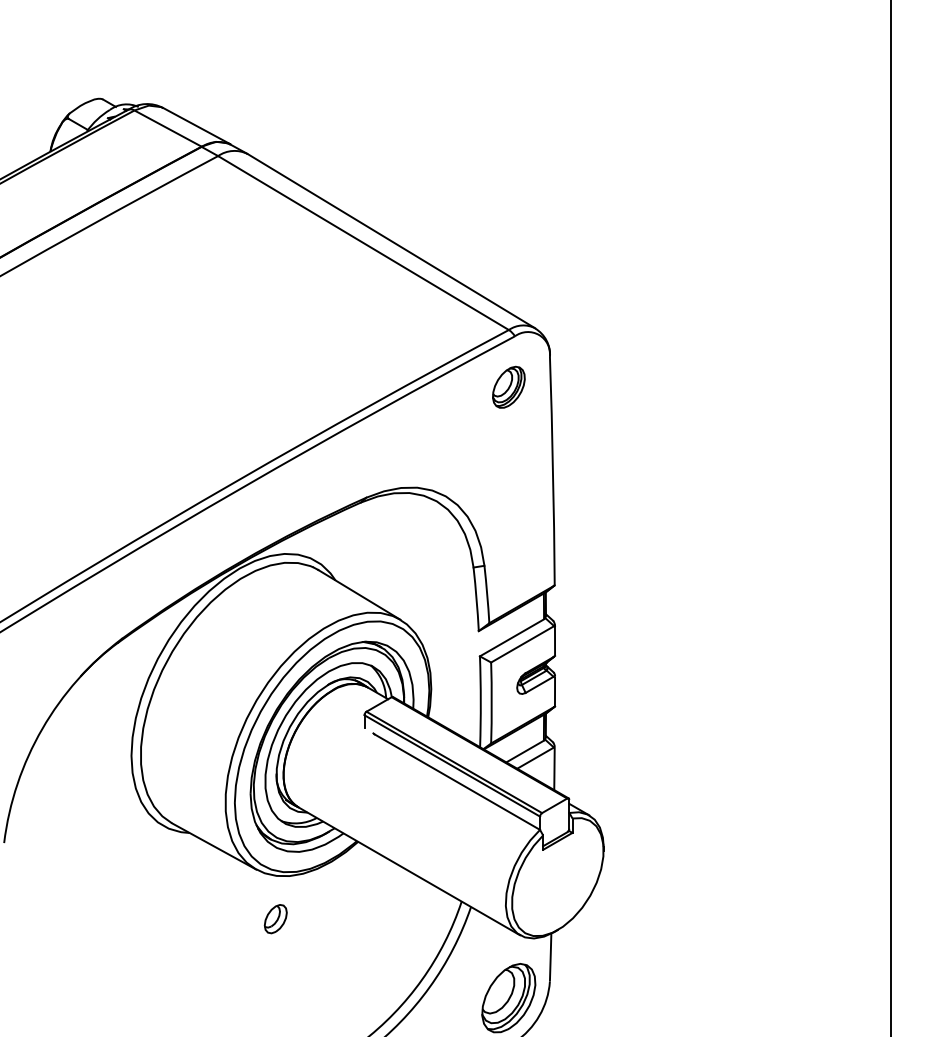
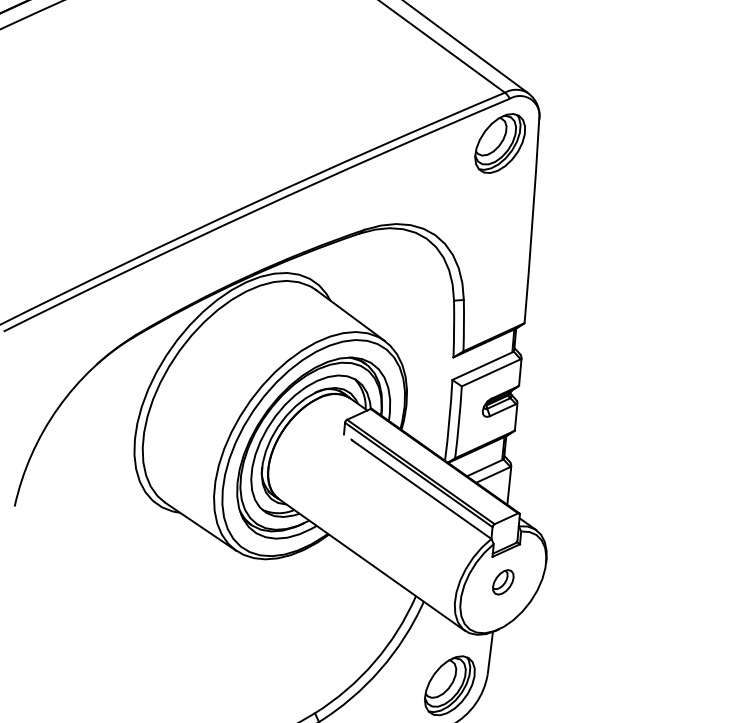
part: (508, 387) -> (499, 143), size x1.67
part: (275, 919) -> (503, 582), moved

